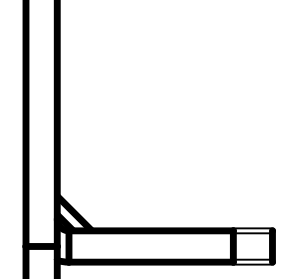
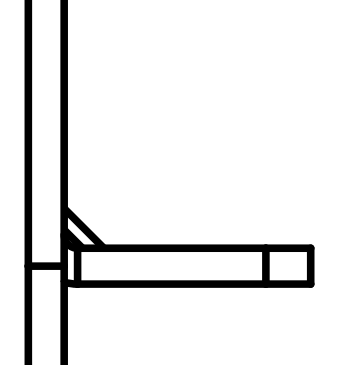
fill: (253, 231) -> (288, 248), added
fill: (253, 261) -> (288, 283), added

